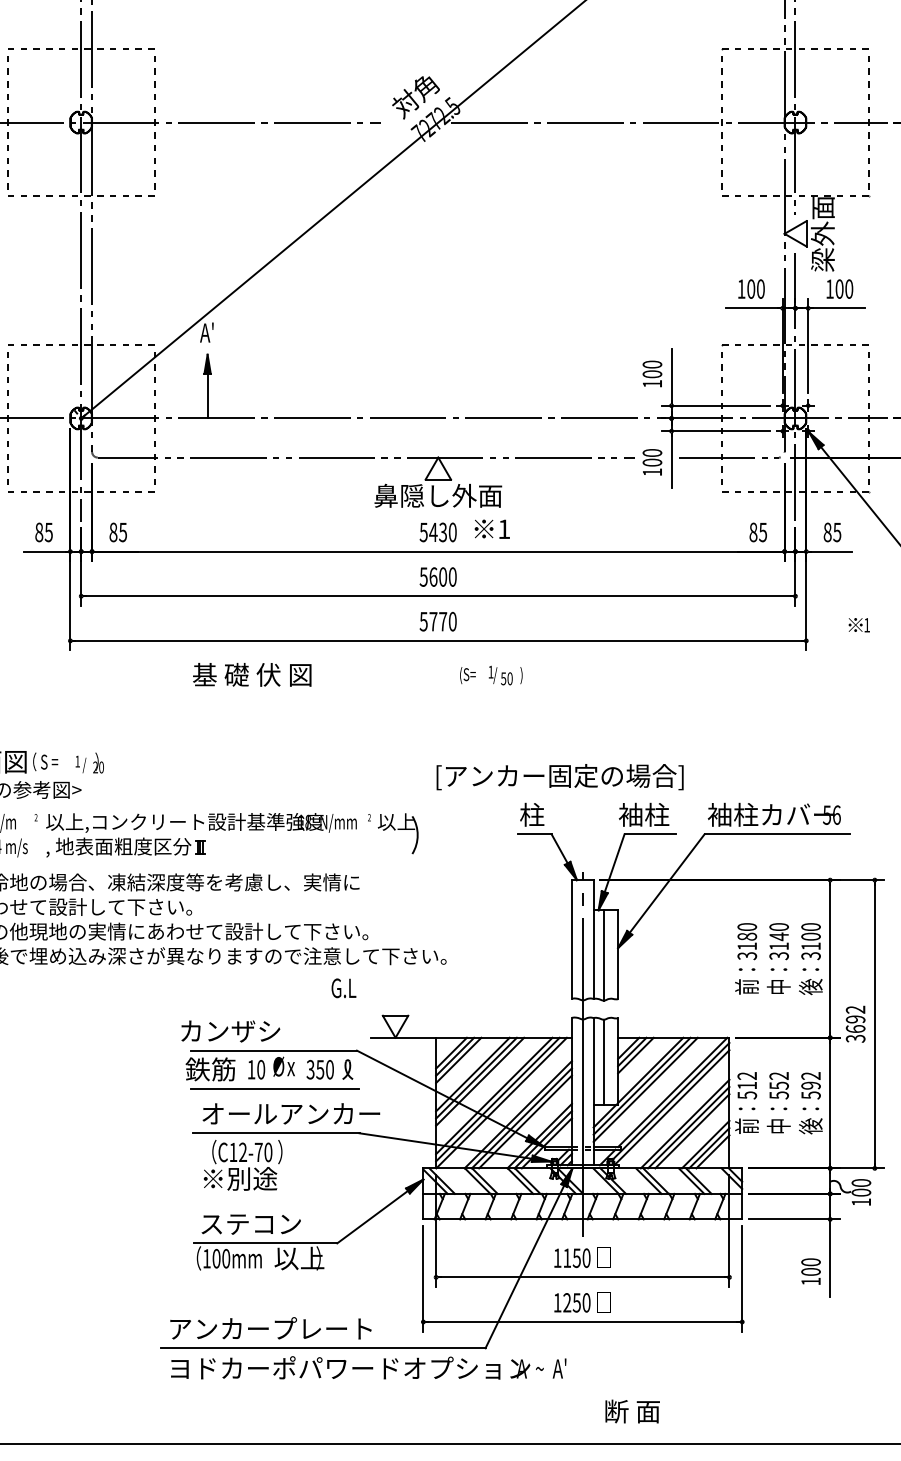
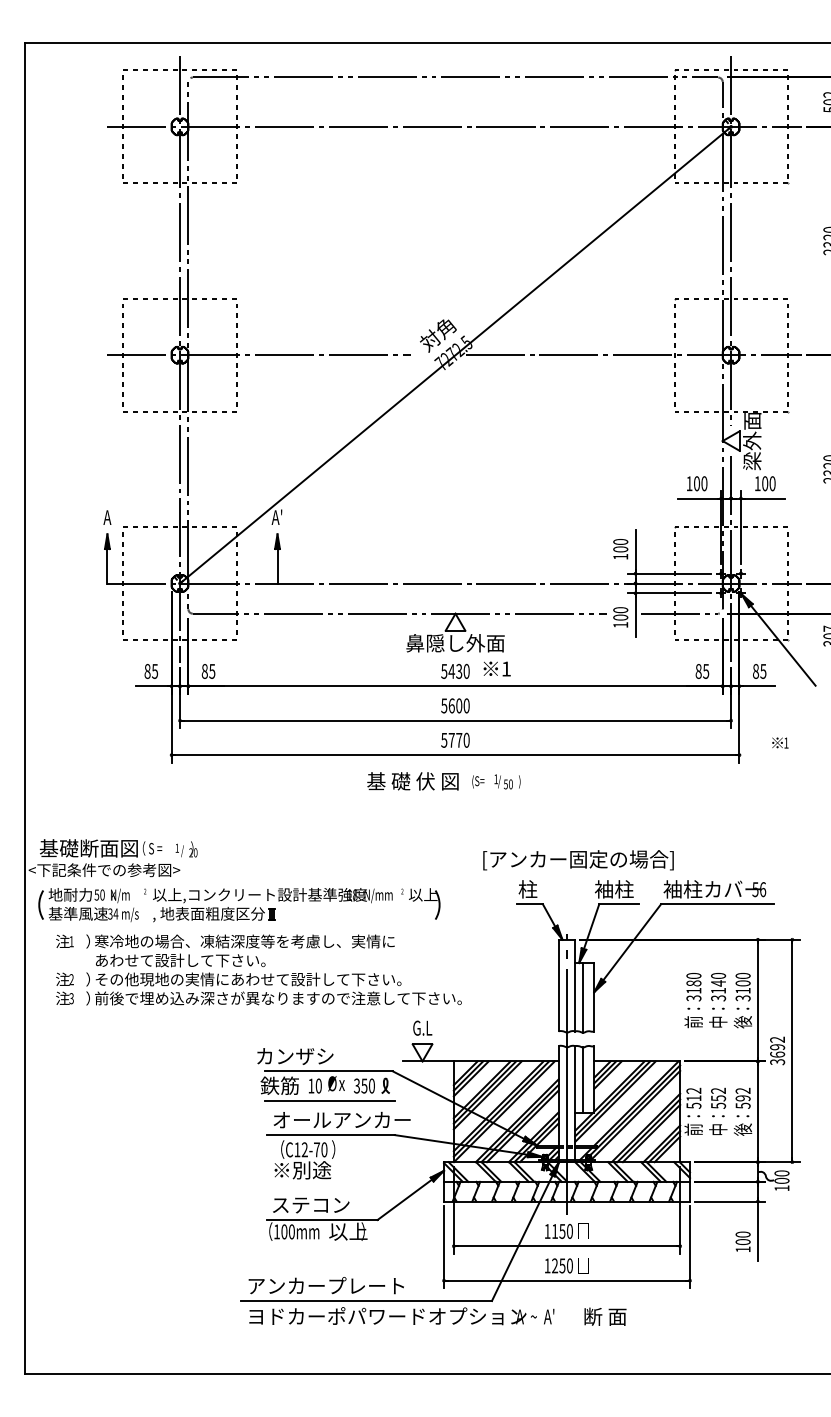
text: (251, 675) -> (412, 781), moved
text: (560, 777) -> (578, 860), moved
text: (343, 987) -> (422, 1027), moved
text: (632, 1411) -> (605, 1316), moved

